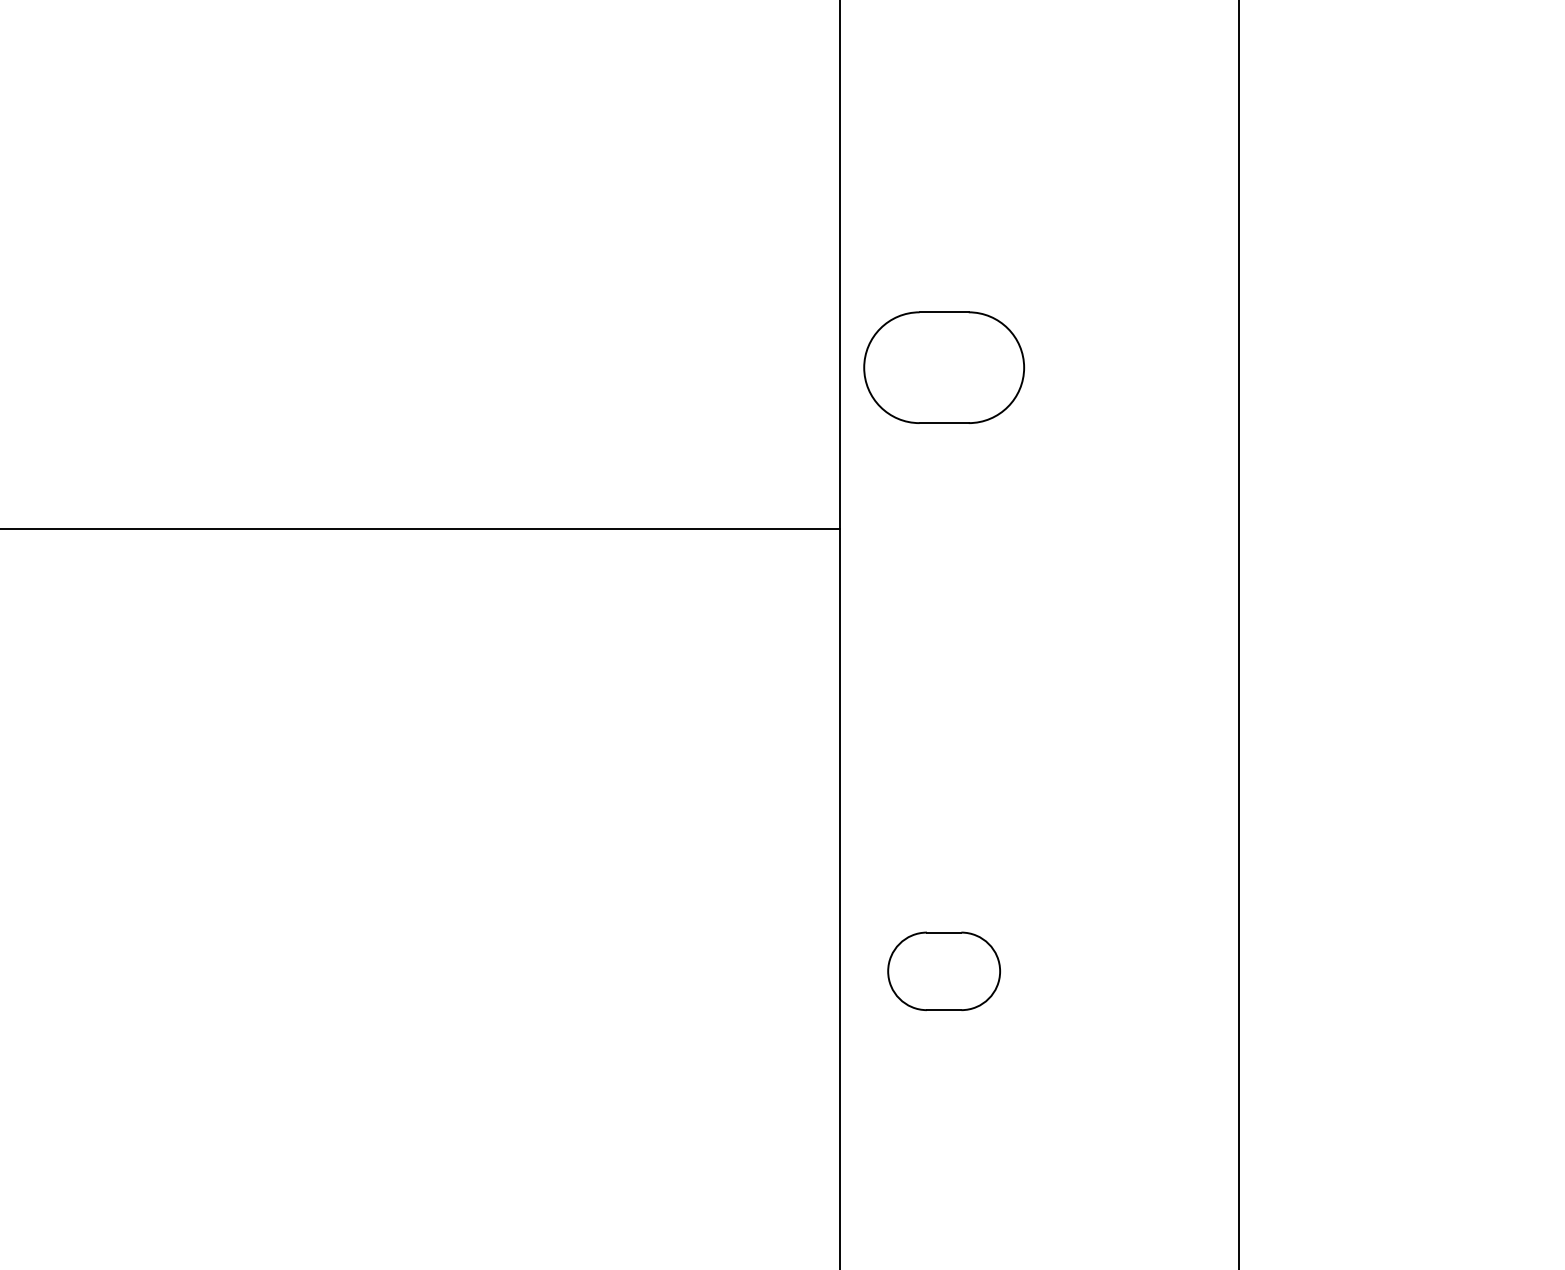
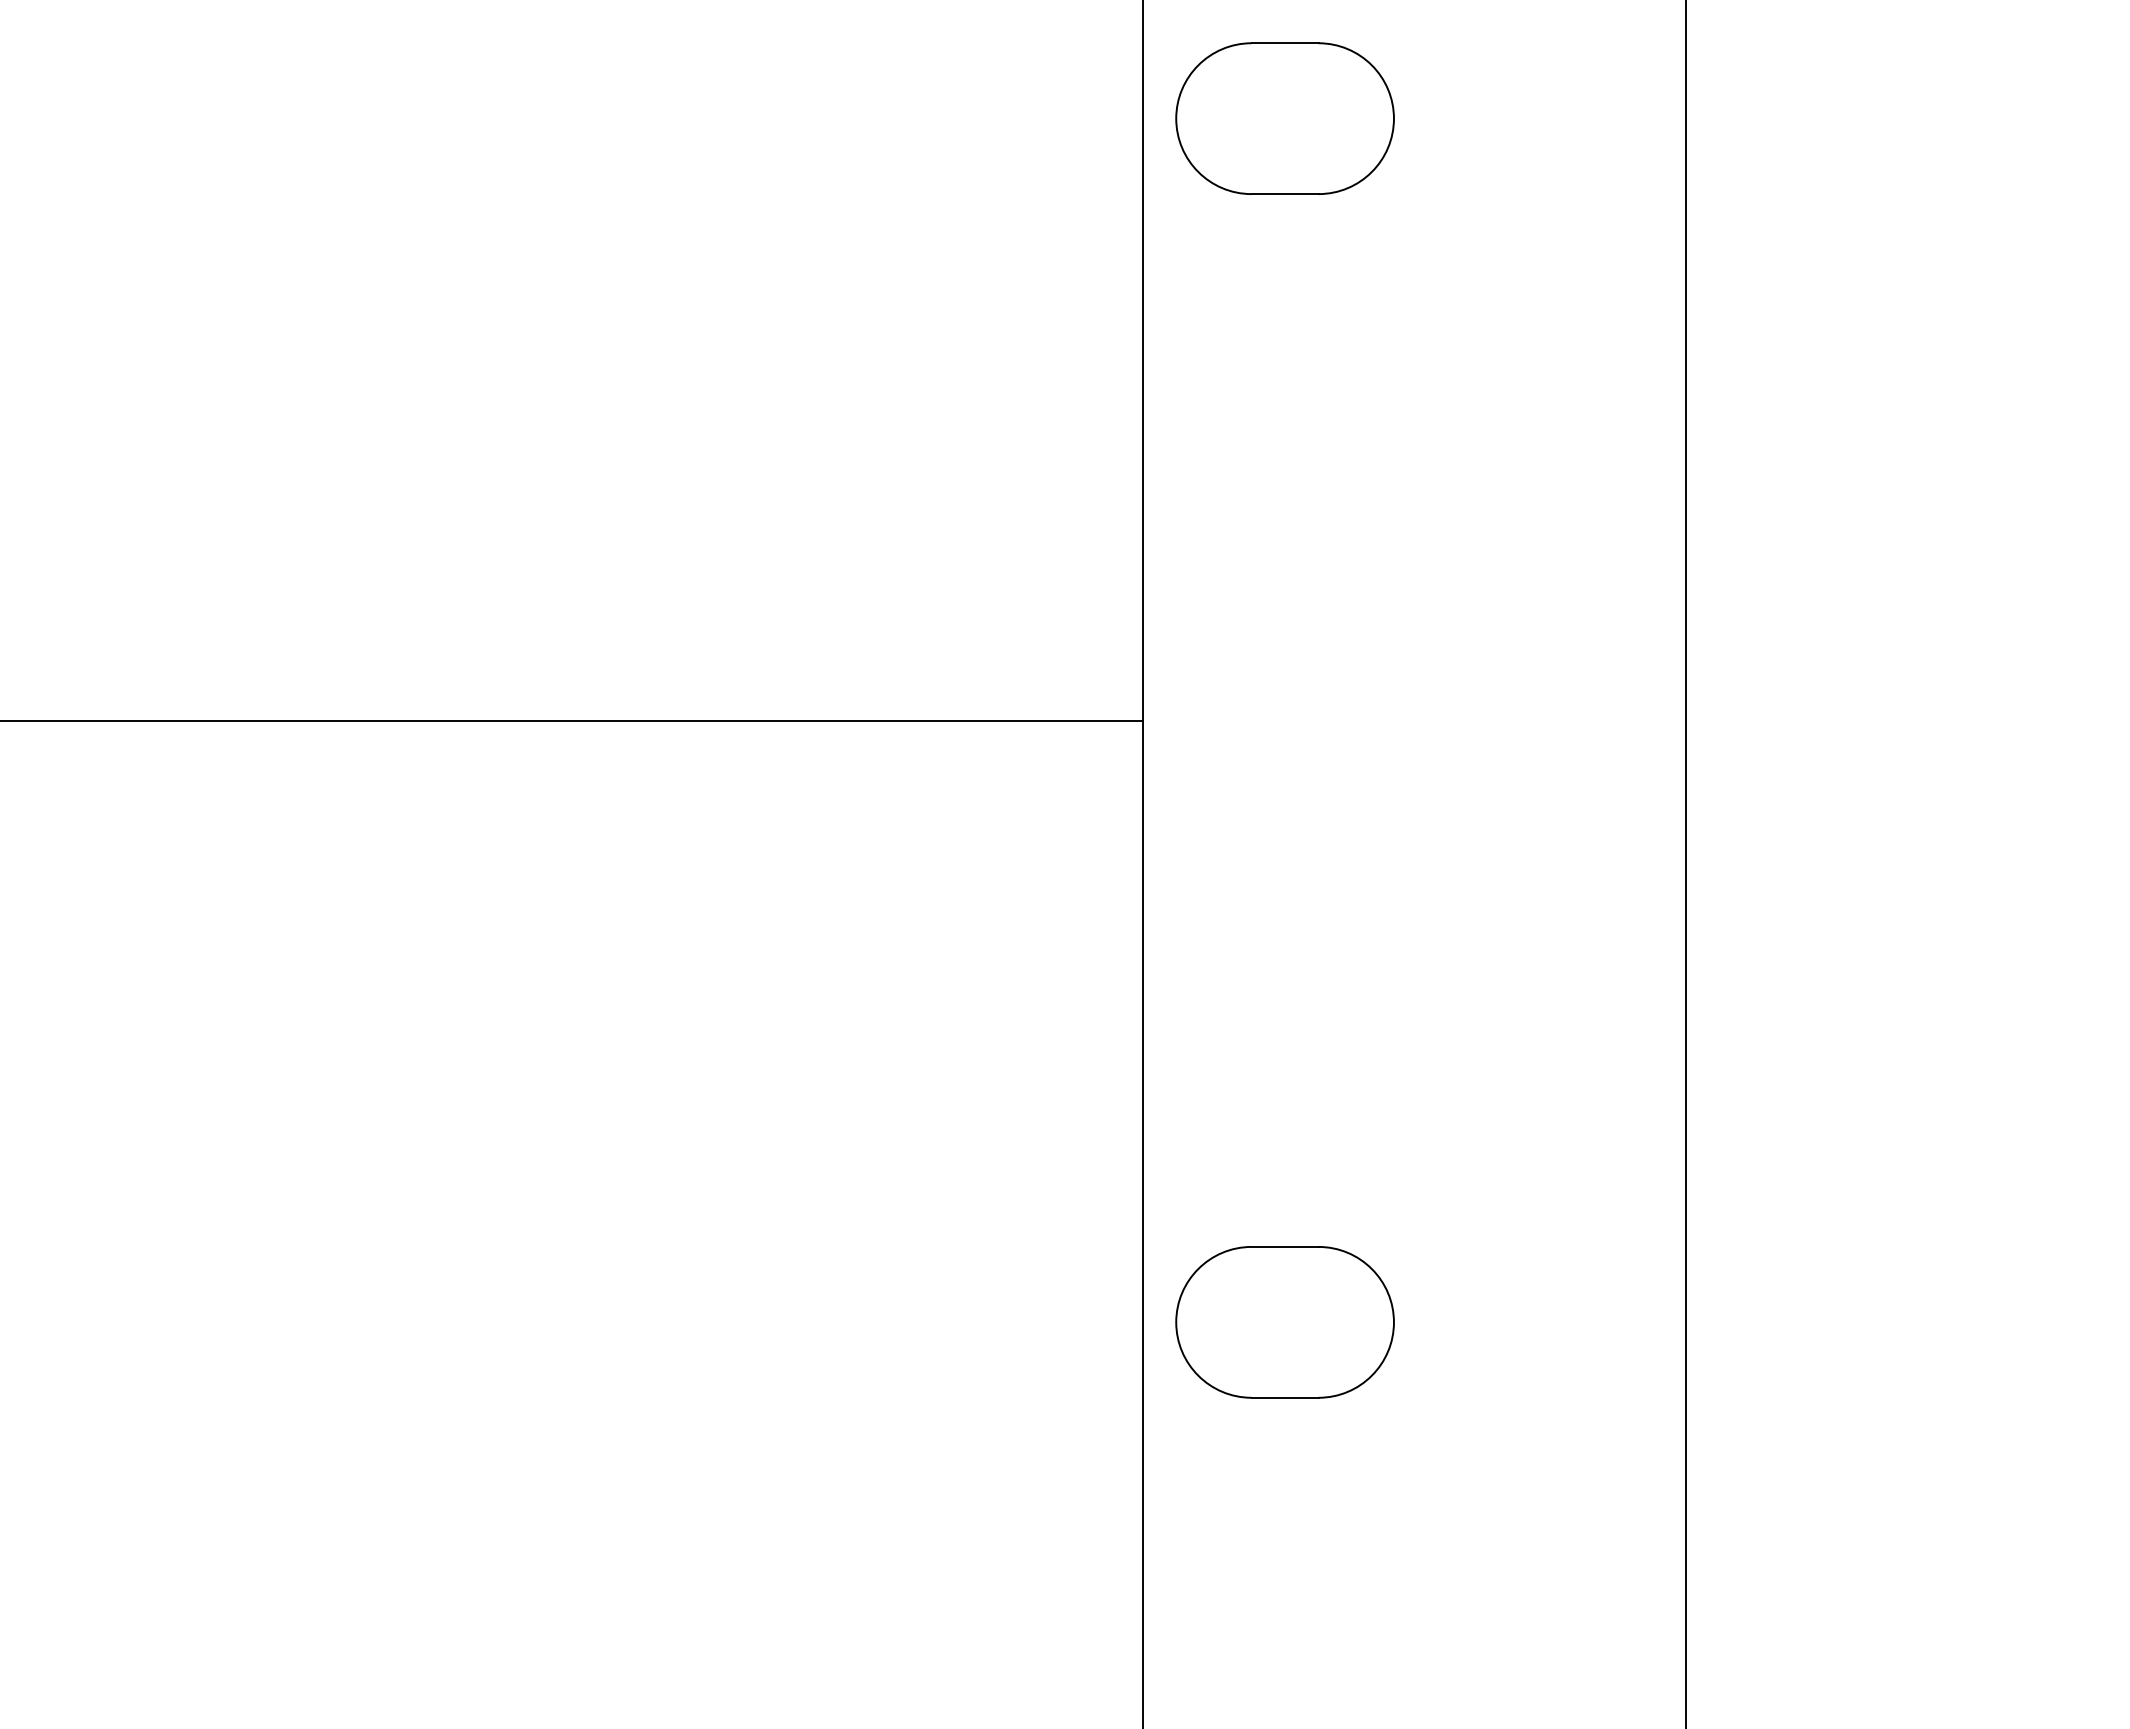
part: (943, 367) -> (1284, 118), moved
part: (943, 971) -> (1284, 1322), size x1.43

